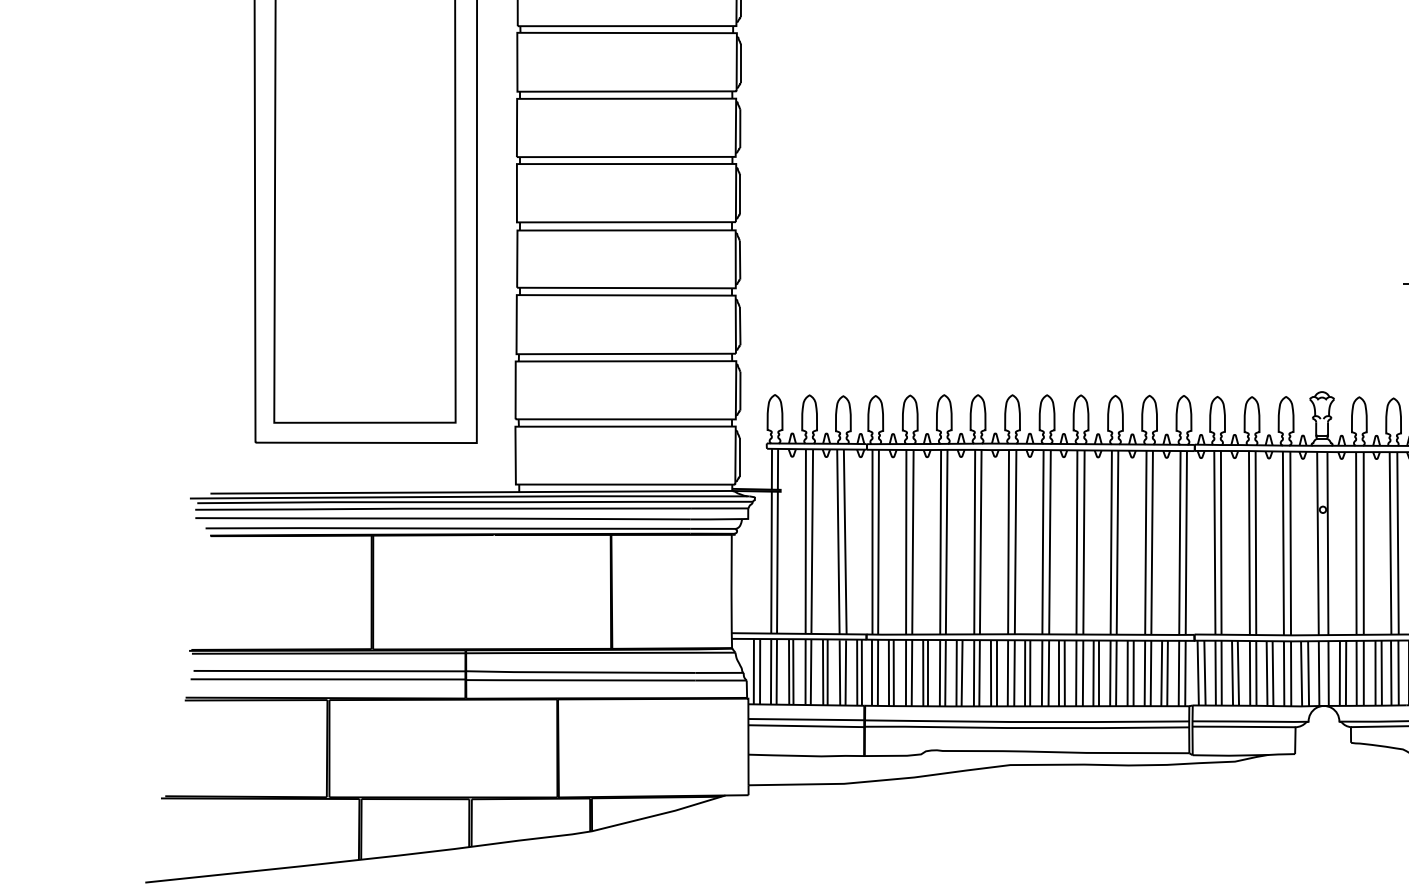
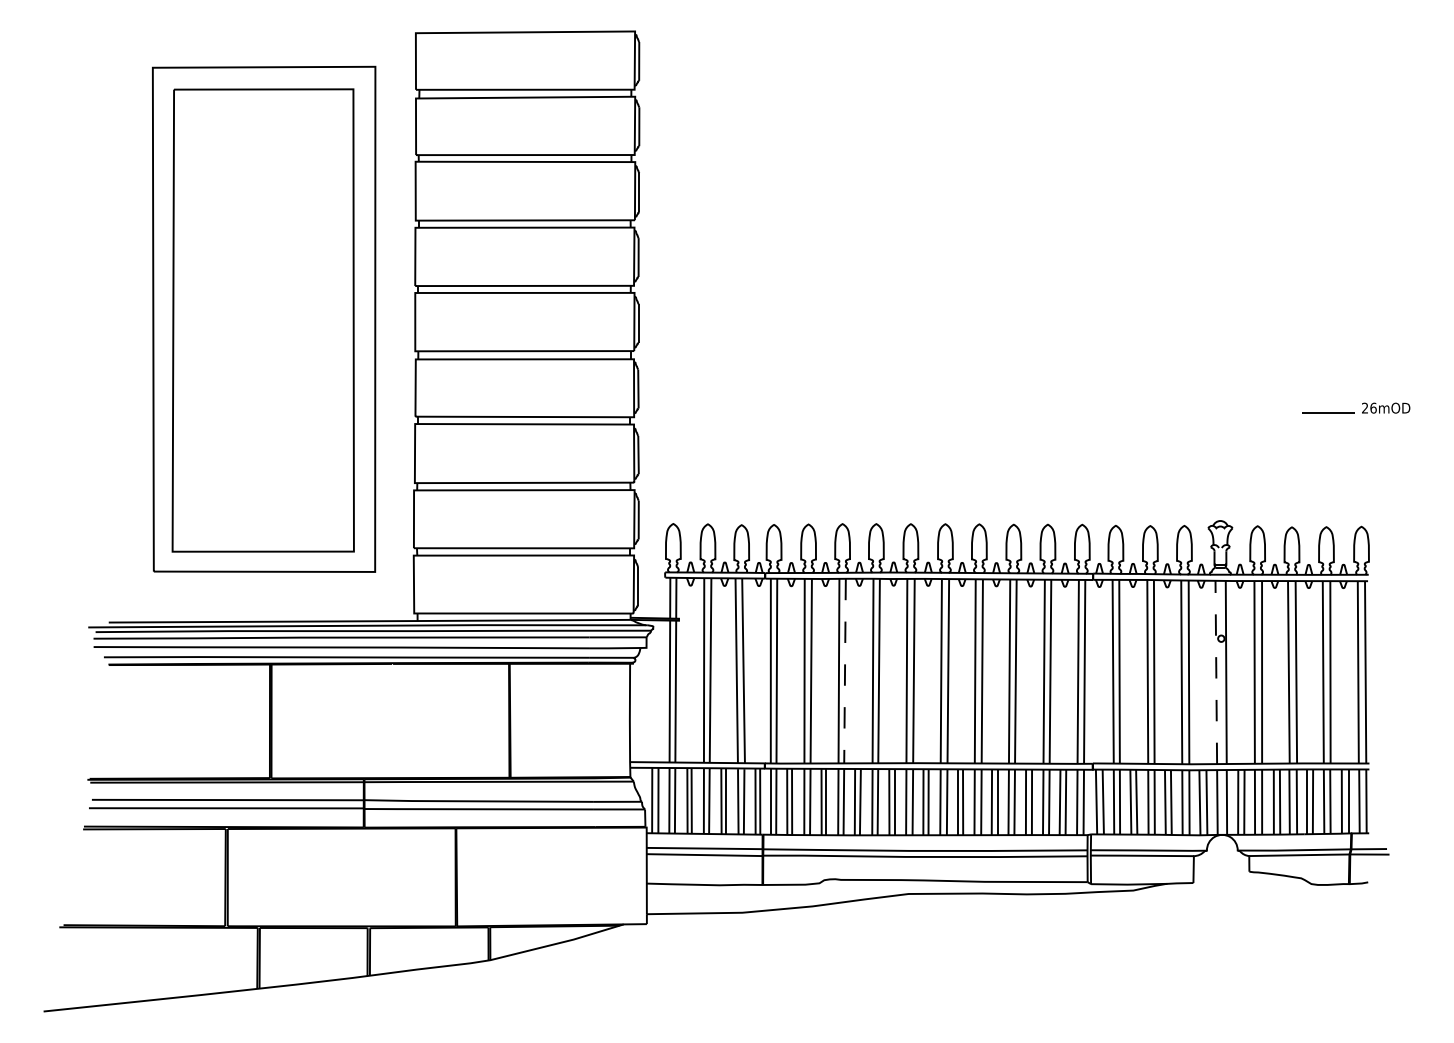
line: (947, 542) -> (845, 671), solid -> dashed
line: (1318, 543) -> (1216, 672), solid -> dashed

